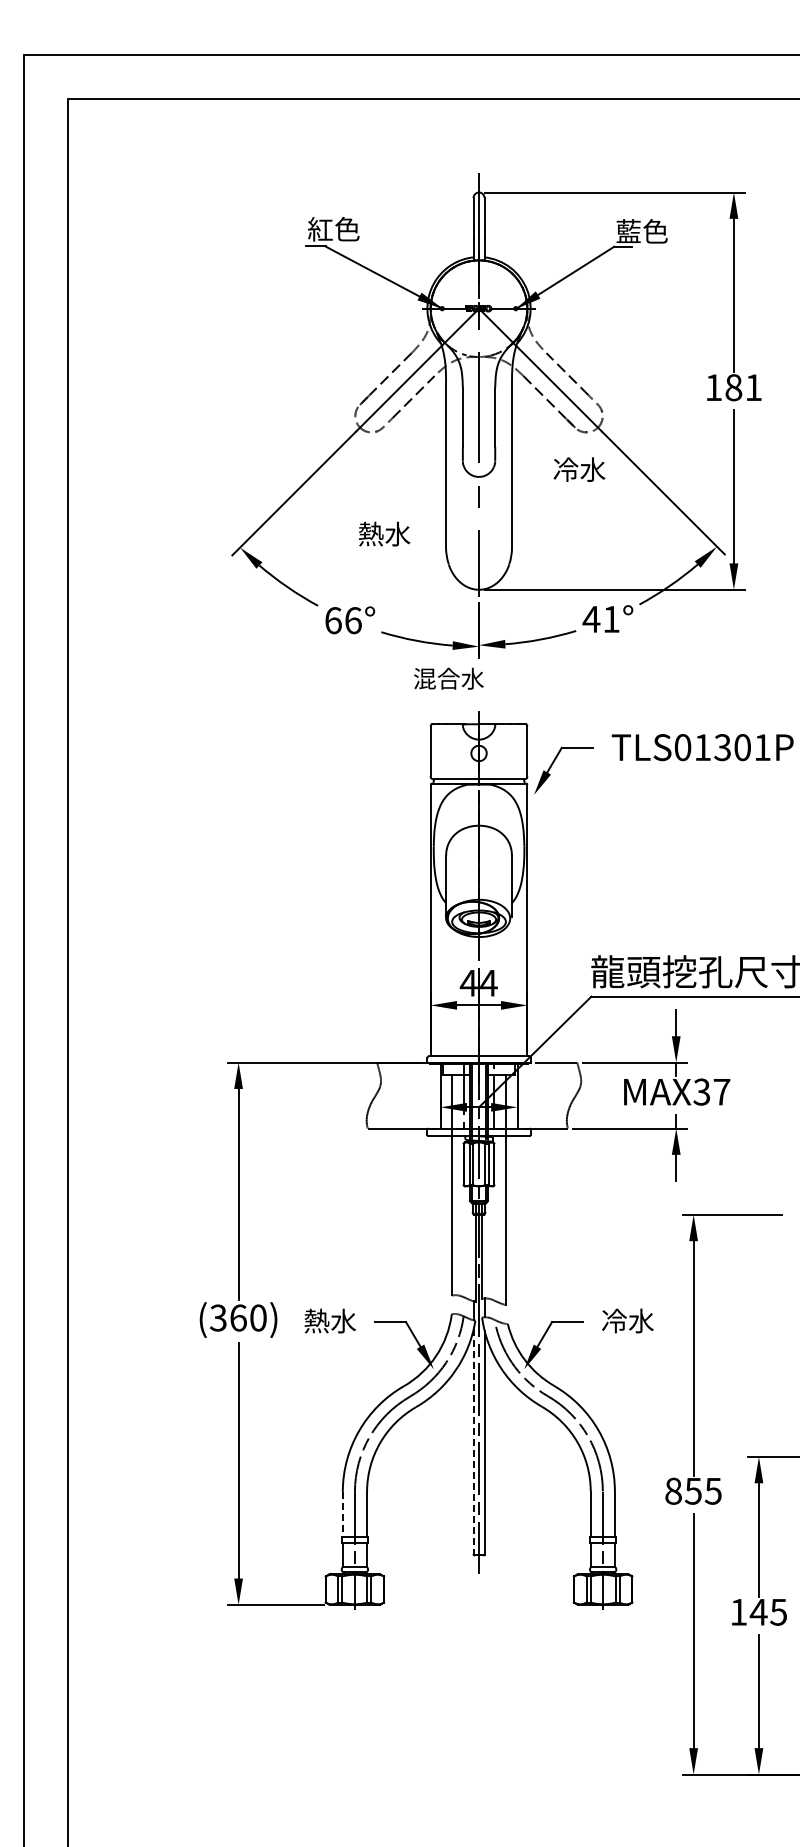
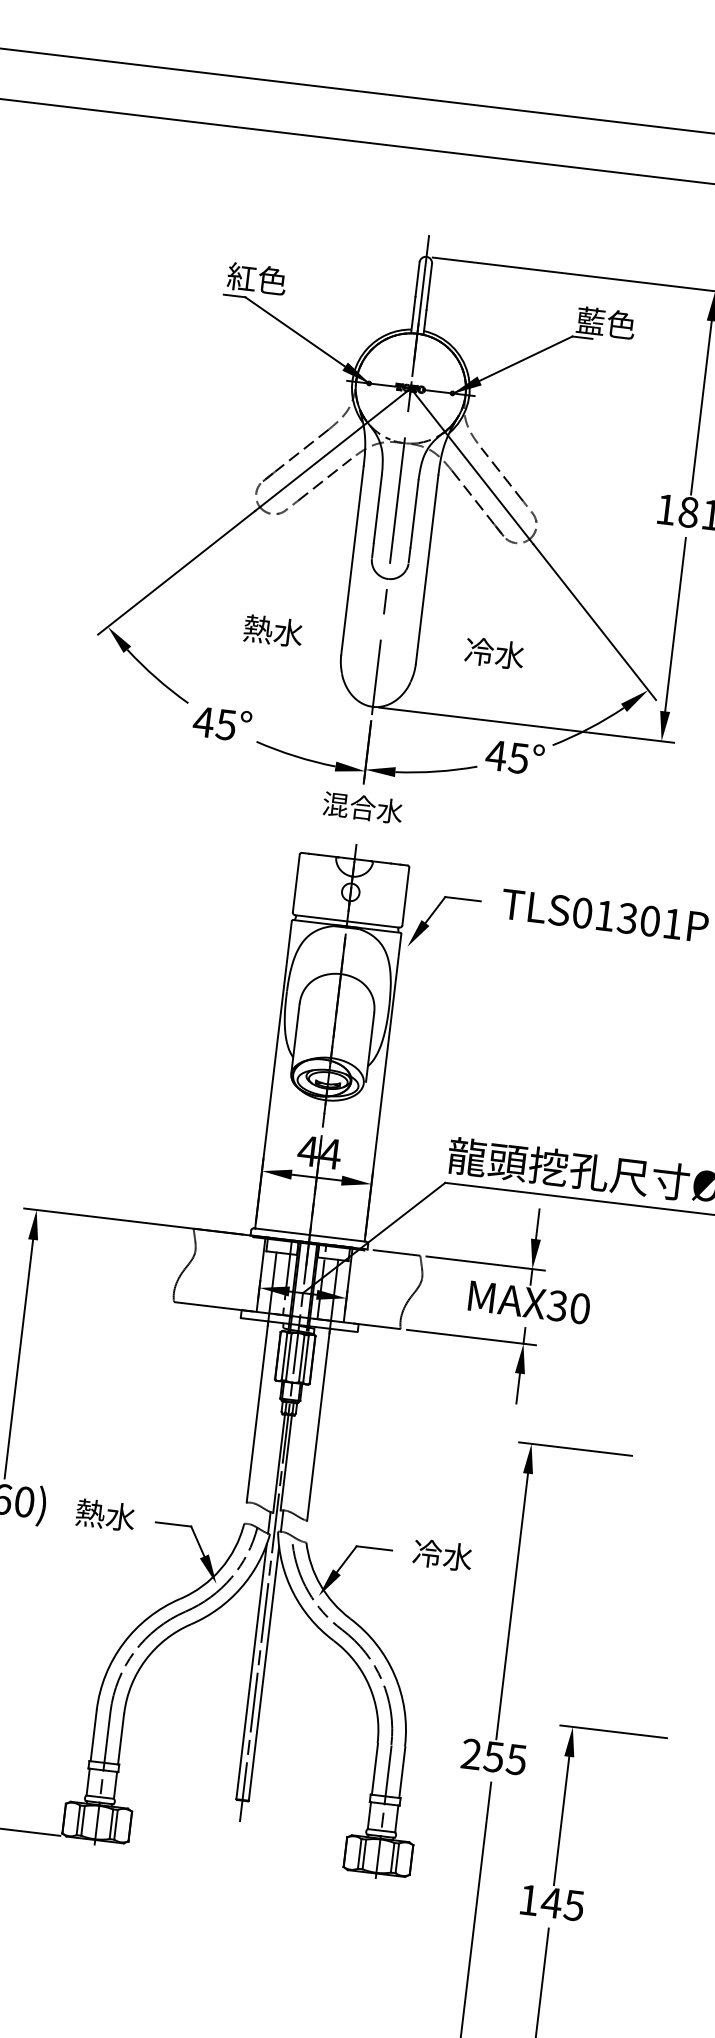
text: (579, 469) -> (494, 653), moved
text: (610, 619) -> (517, 758), 41° -> 45°
text: (342, 620) -> (214, 723), 66° -> 45°
text: (448, 678) -> (362, 807), moved
text: (721, 1091) -> (579, 1307), MAX37 -> MAX30
line: (473, 1442) -> (251, 1672), dashed -> solid
text: (673, 1490) -> (471, 1753), 855 -> 255
line: (342, 1514) -> (93, 1735), dashed -> solid

